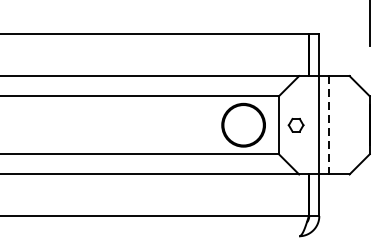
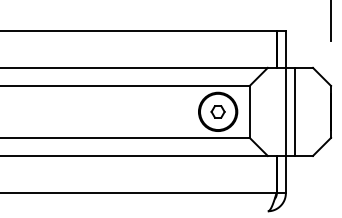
part: (295, 124) -> (217, 111), moved
line: (328, 124) -> (294, 111), dashed -> solid

